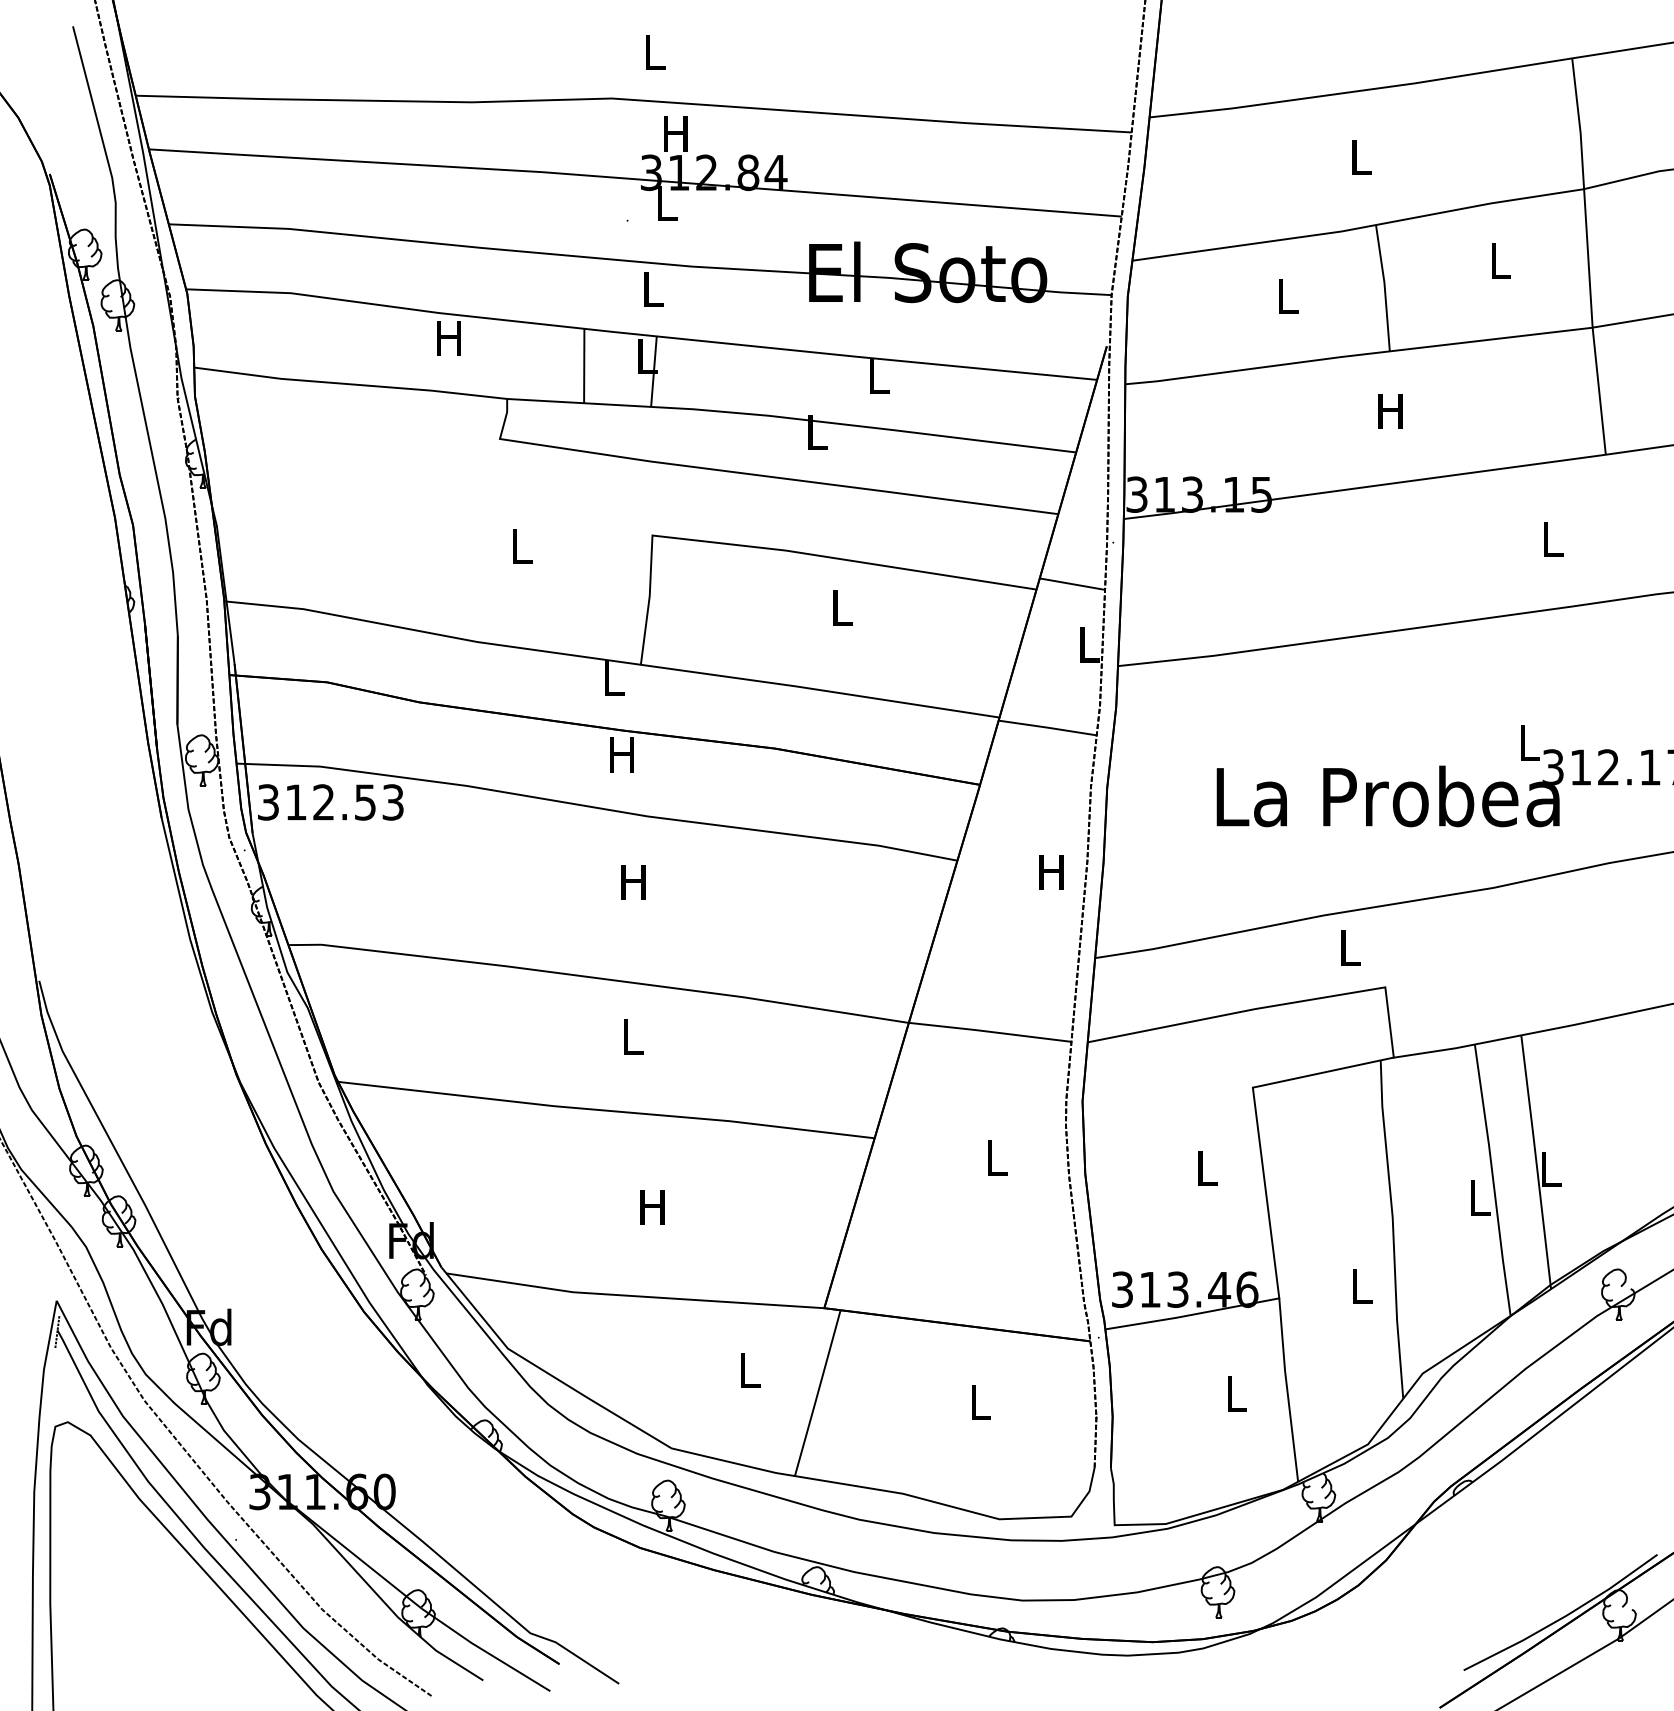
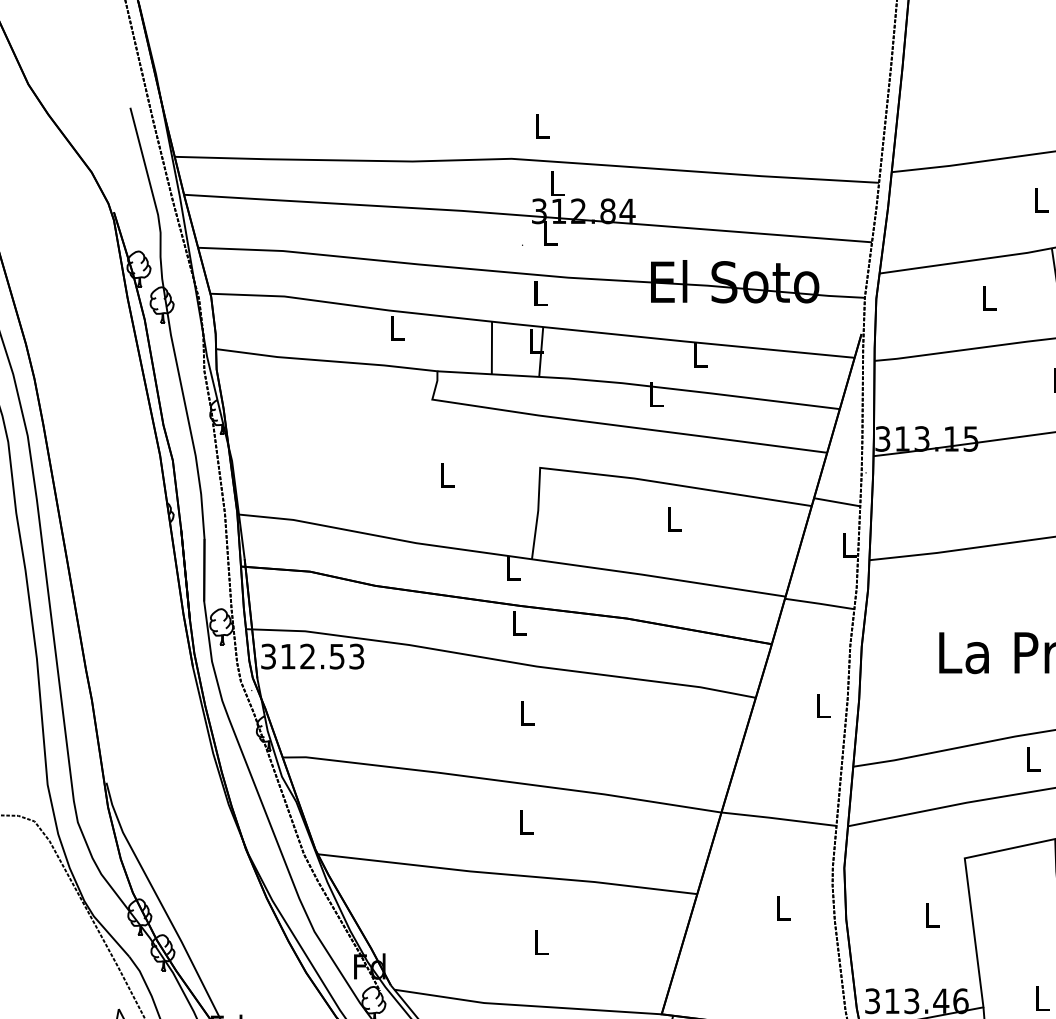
text: (675, 133) -> (556, 183), H -> L
text: (448, 338) -> (395, 328), H -> L
text: (621, 754) -> (518, 622), H -> L
text: (1051, 872) -> (822, 706), H -> L
text: (633, 882) -> (526, 713), H -> L
text: (652, 1207) -> (540, 943), H -> L

